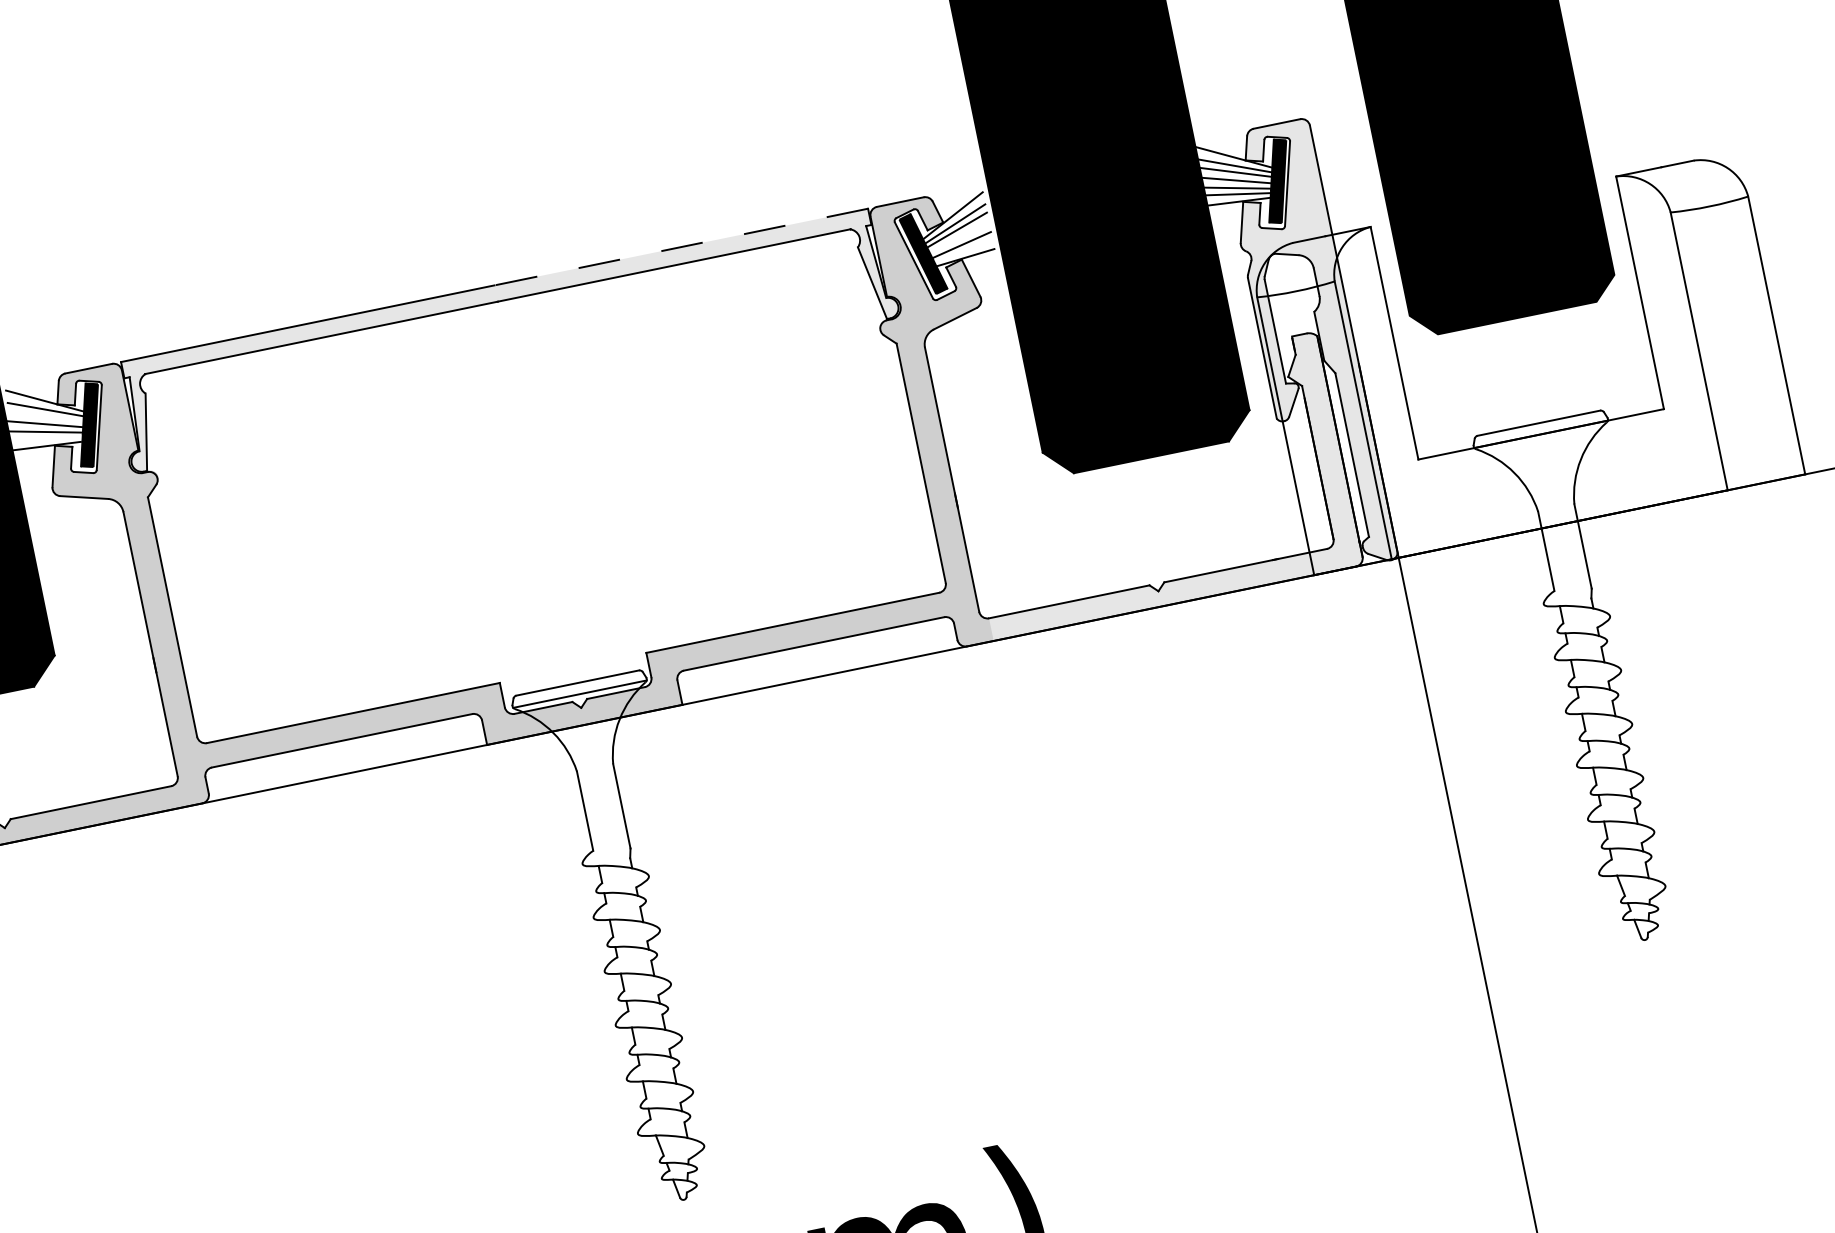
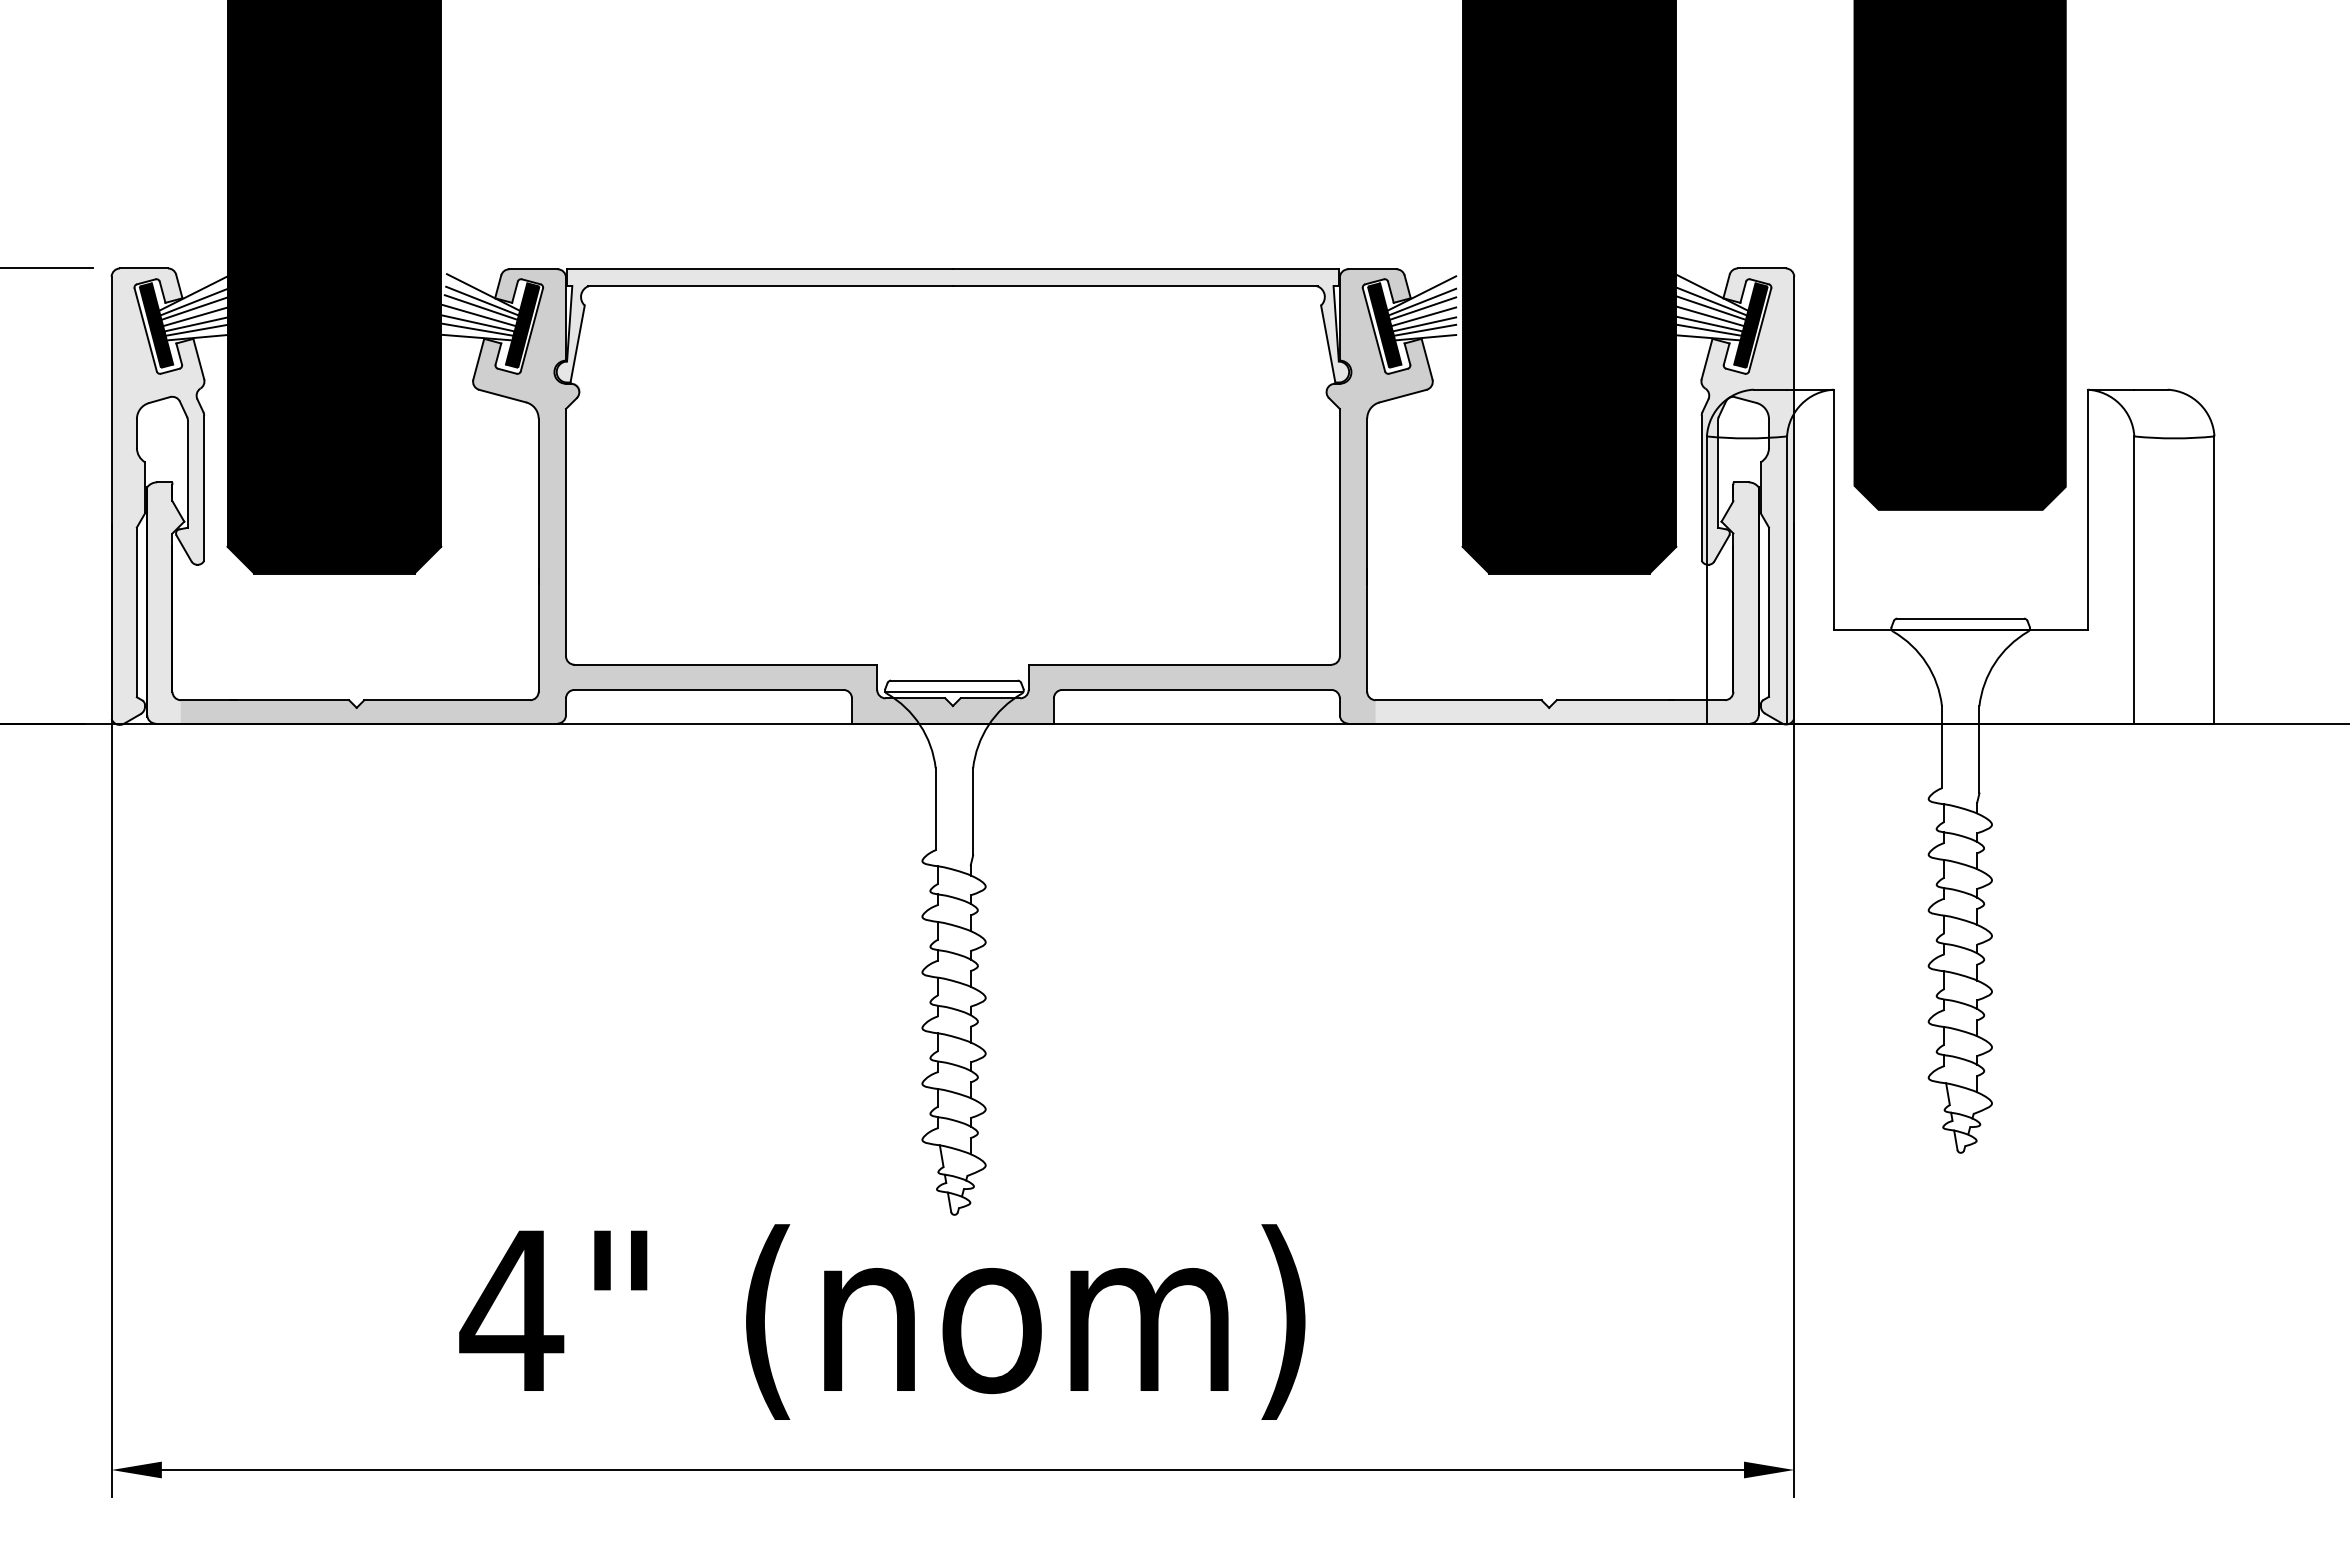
line: (960, 237) -> (1424, 316), added
line: (680, 247) -> (1145, 269), dashed -> solid
line: (963, 249) -> (1425, 329), added
line: (45, 416) -> (480, 307), added
line: (46, 438) -> (477, 329), added

